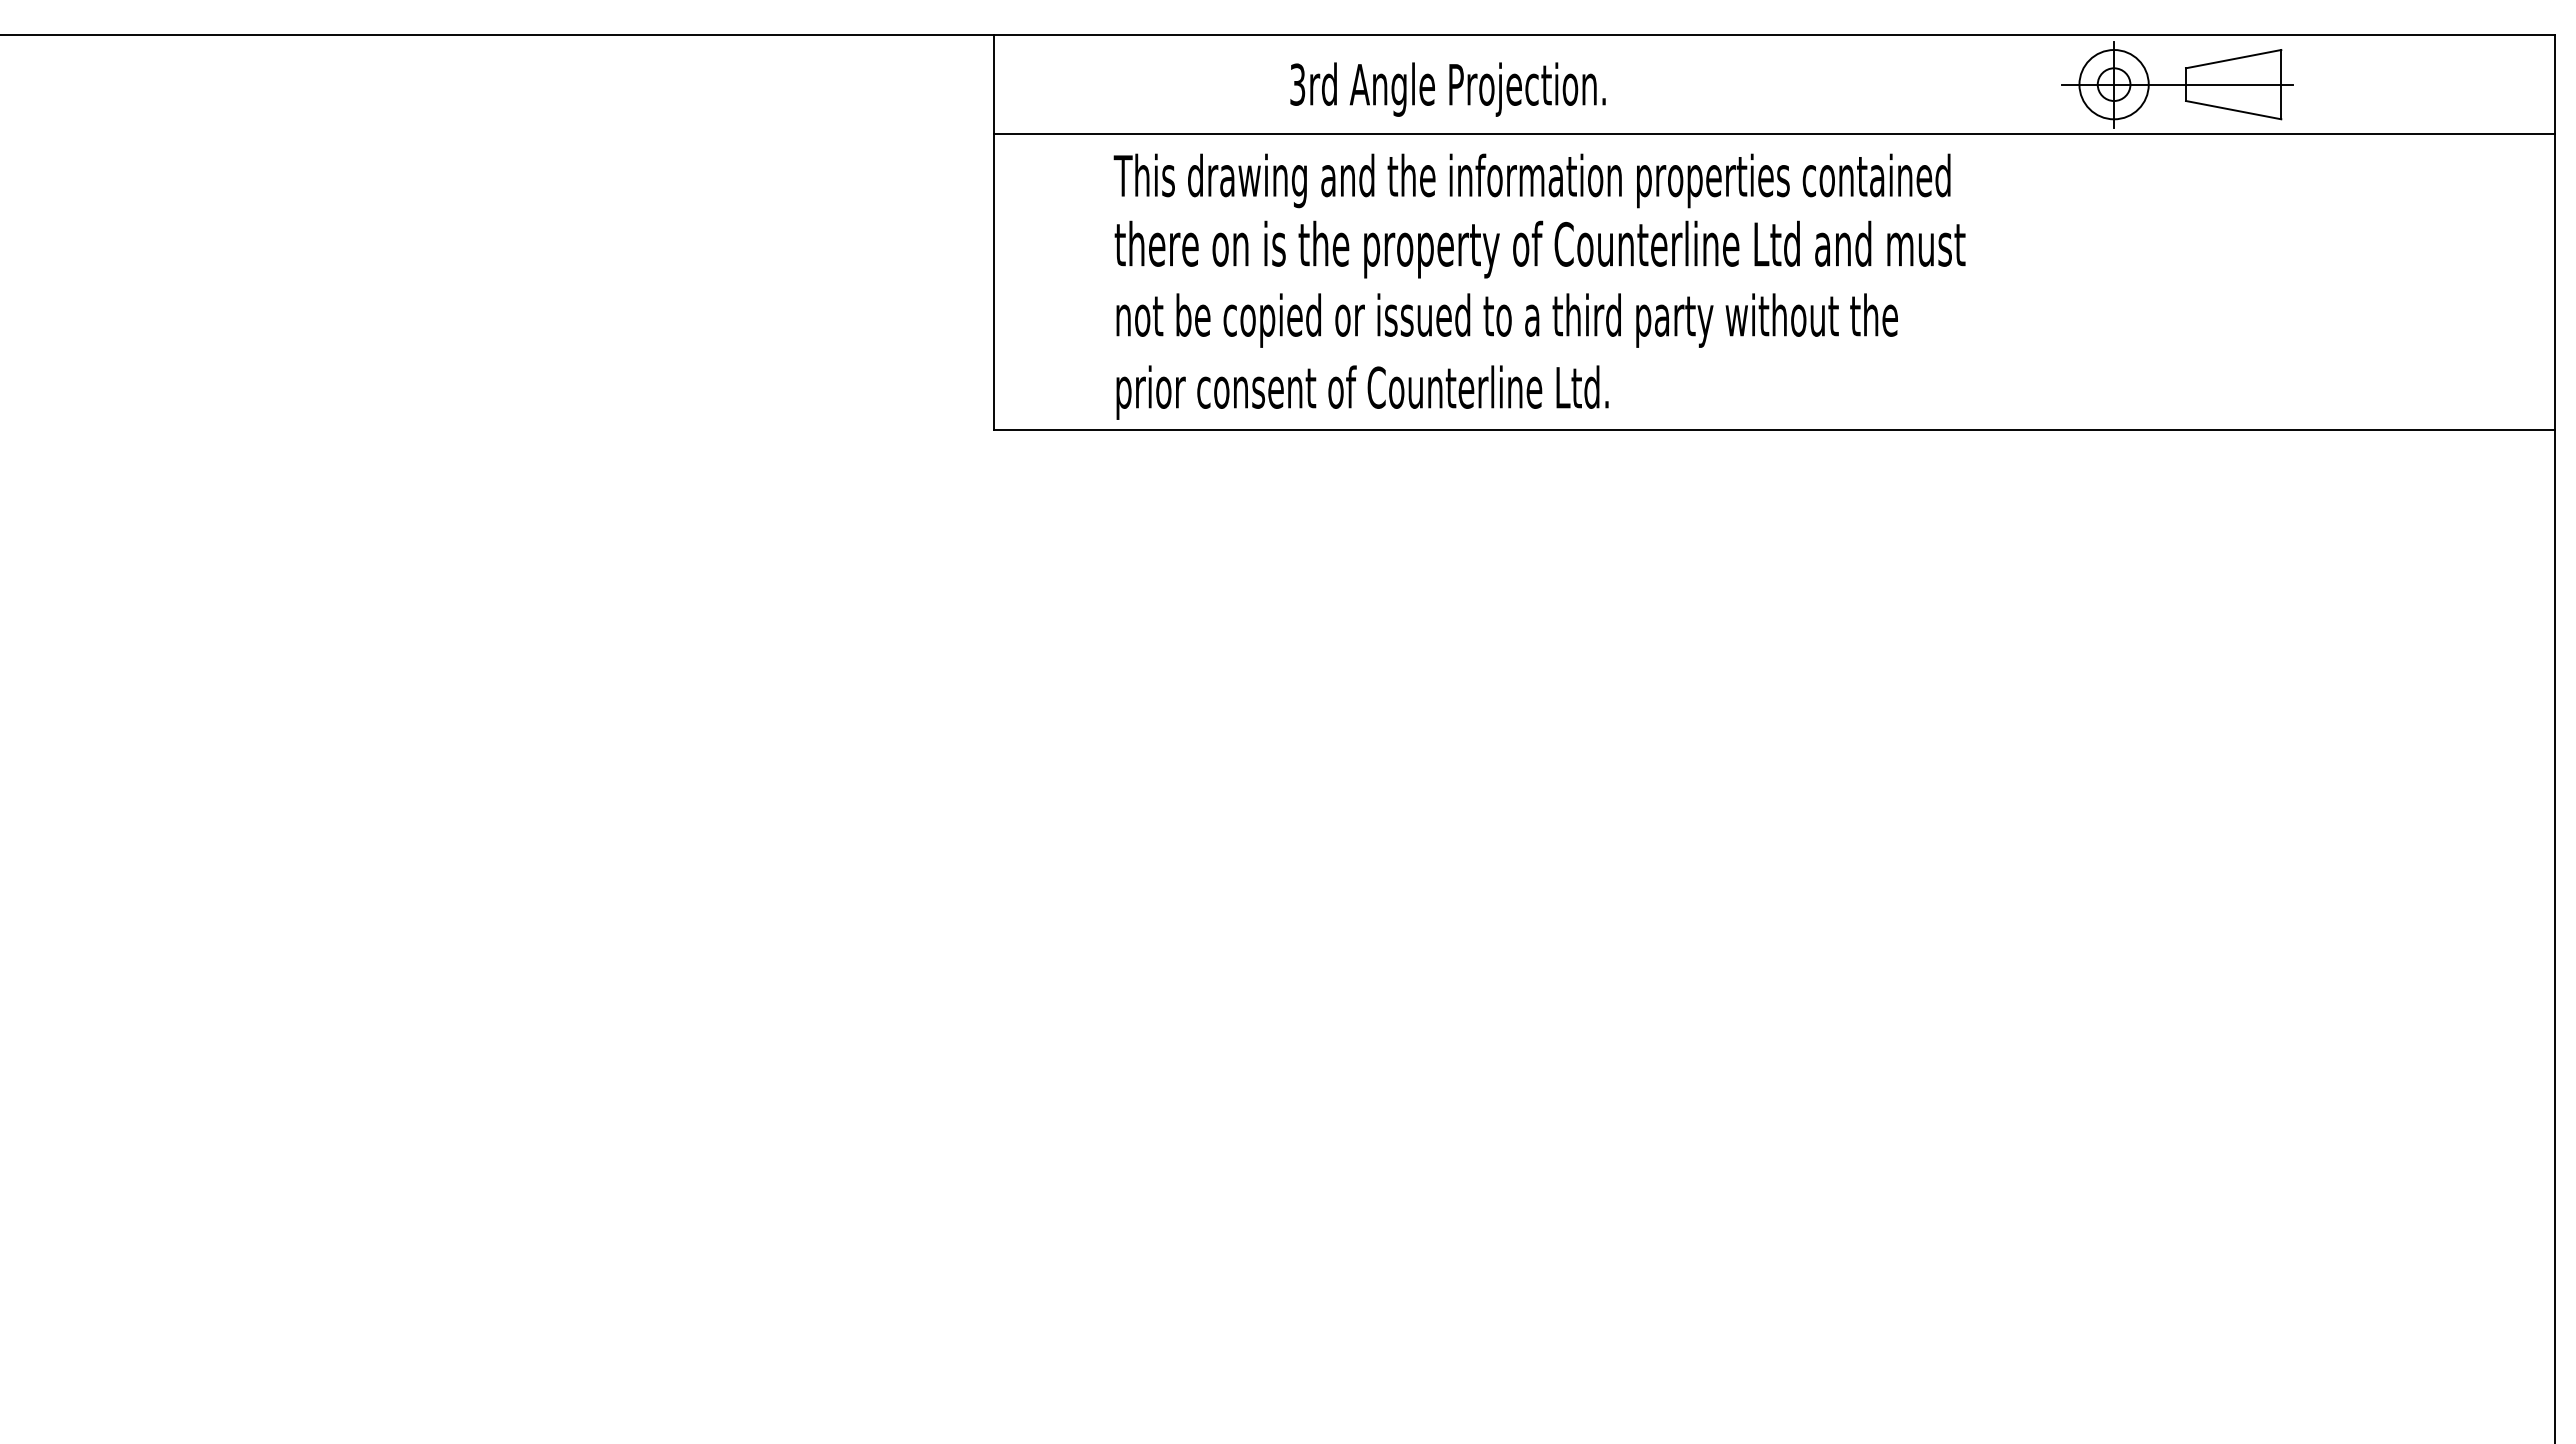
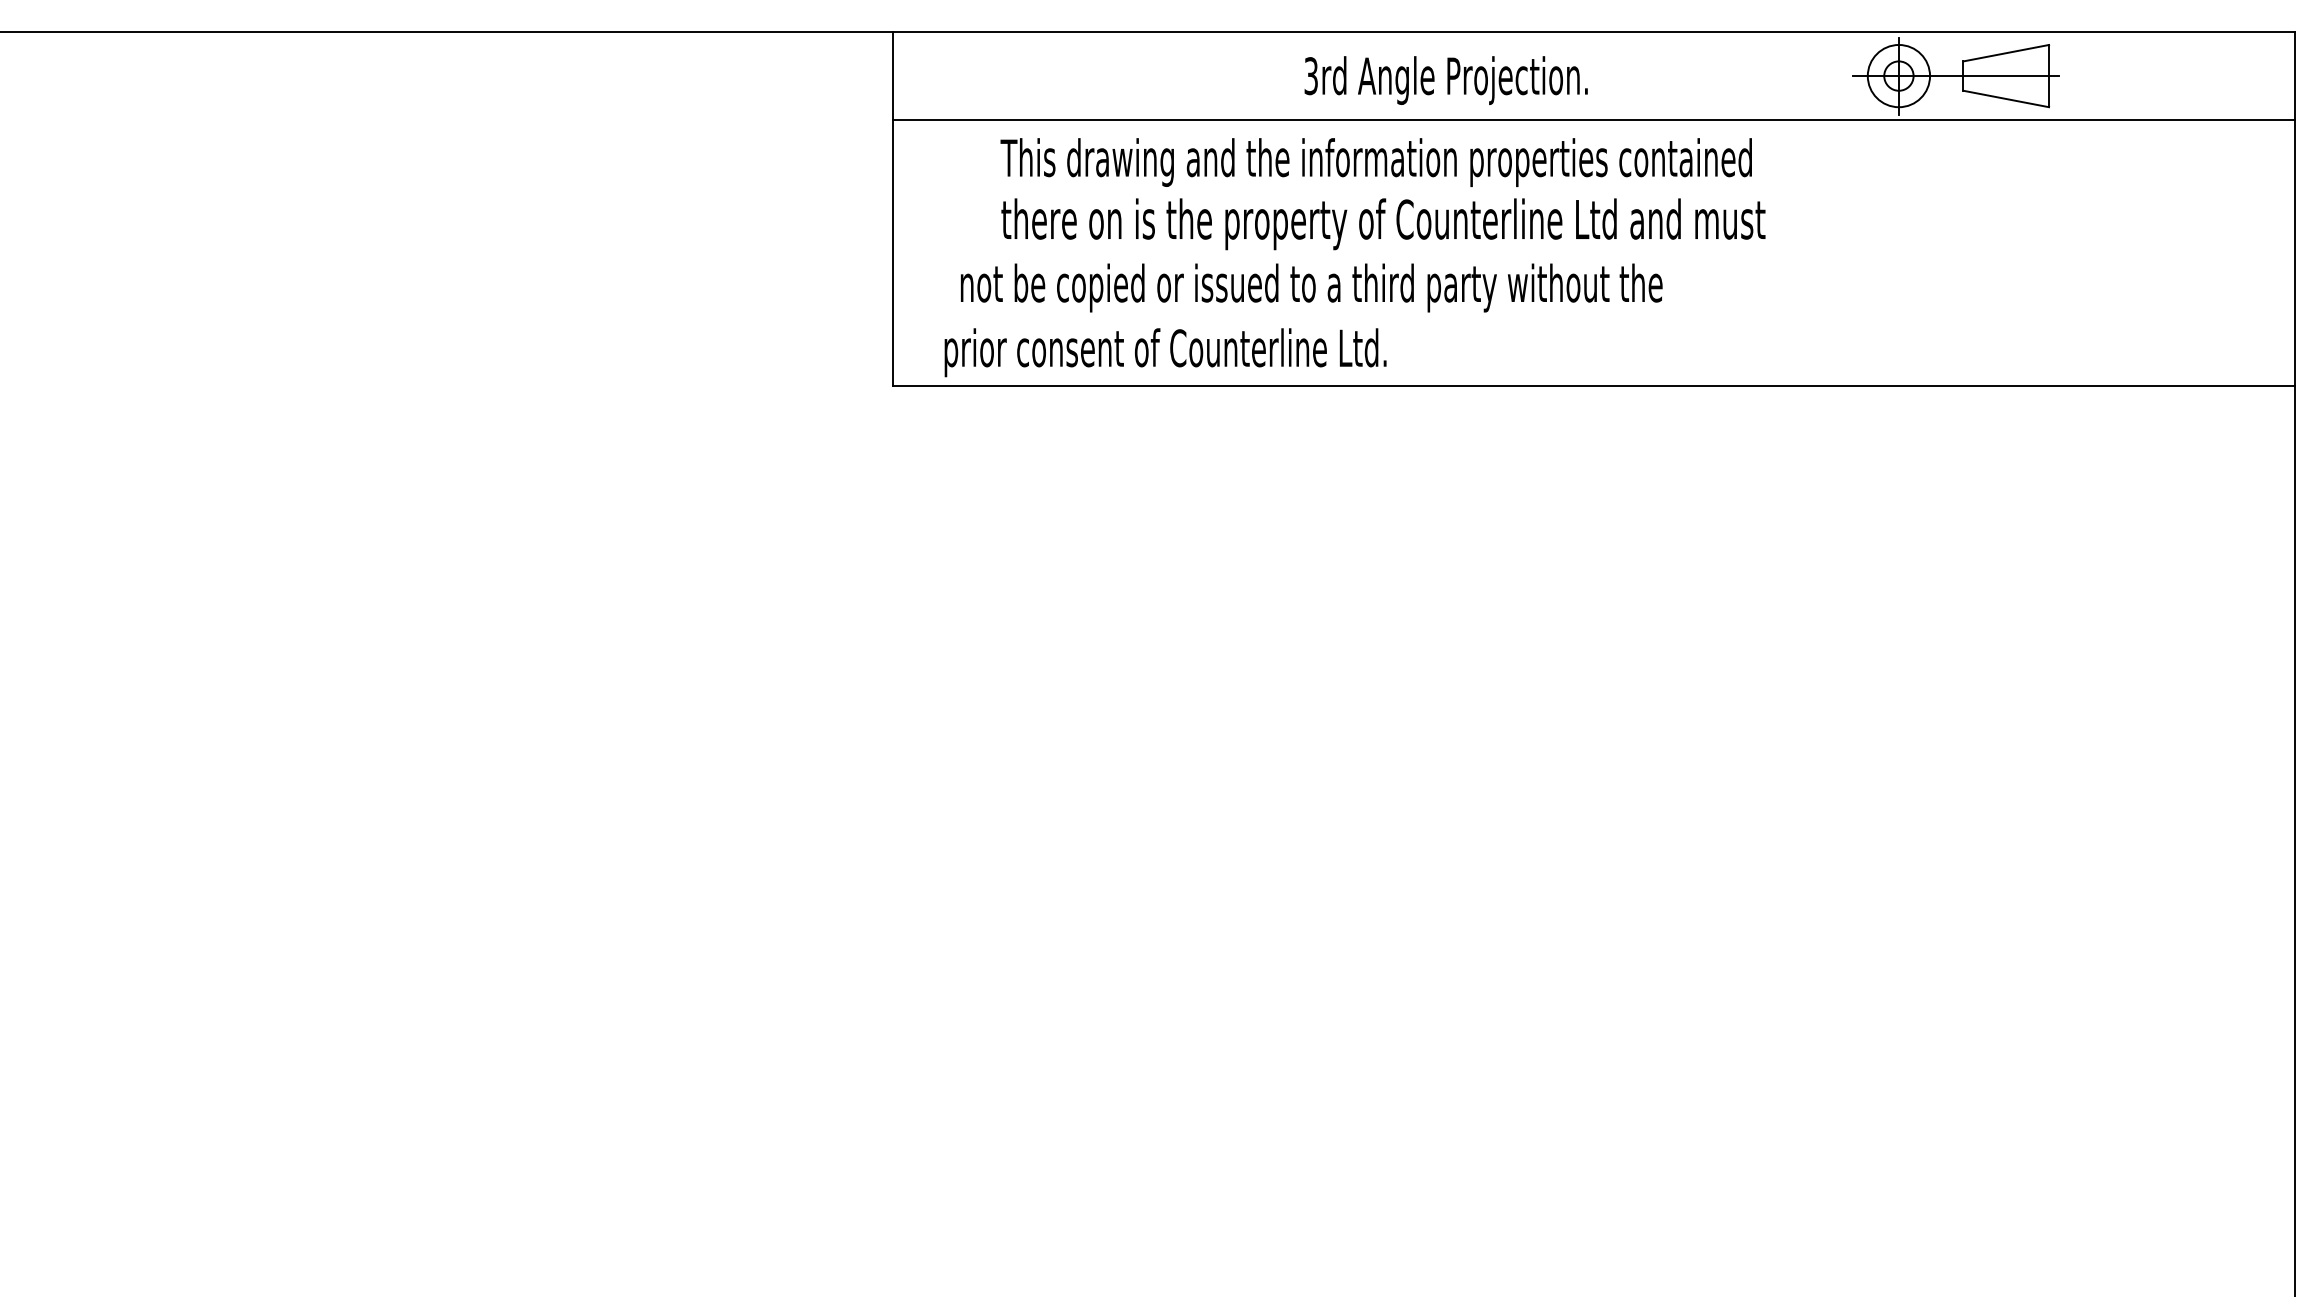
text: (1447, 89) -> (1445, 80), moved
text: (1506, 320) -> (1311, 287), moved
text: (1362, 392) -> (1165, 352), moved

